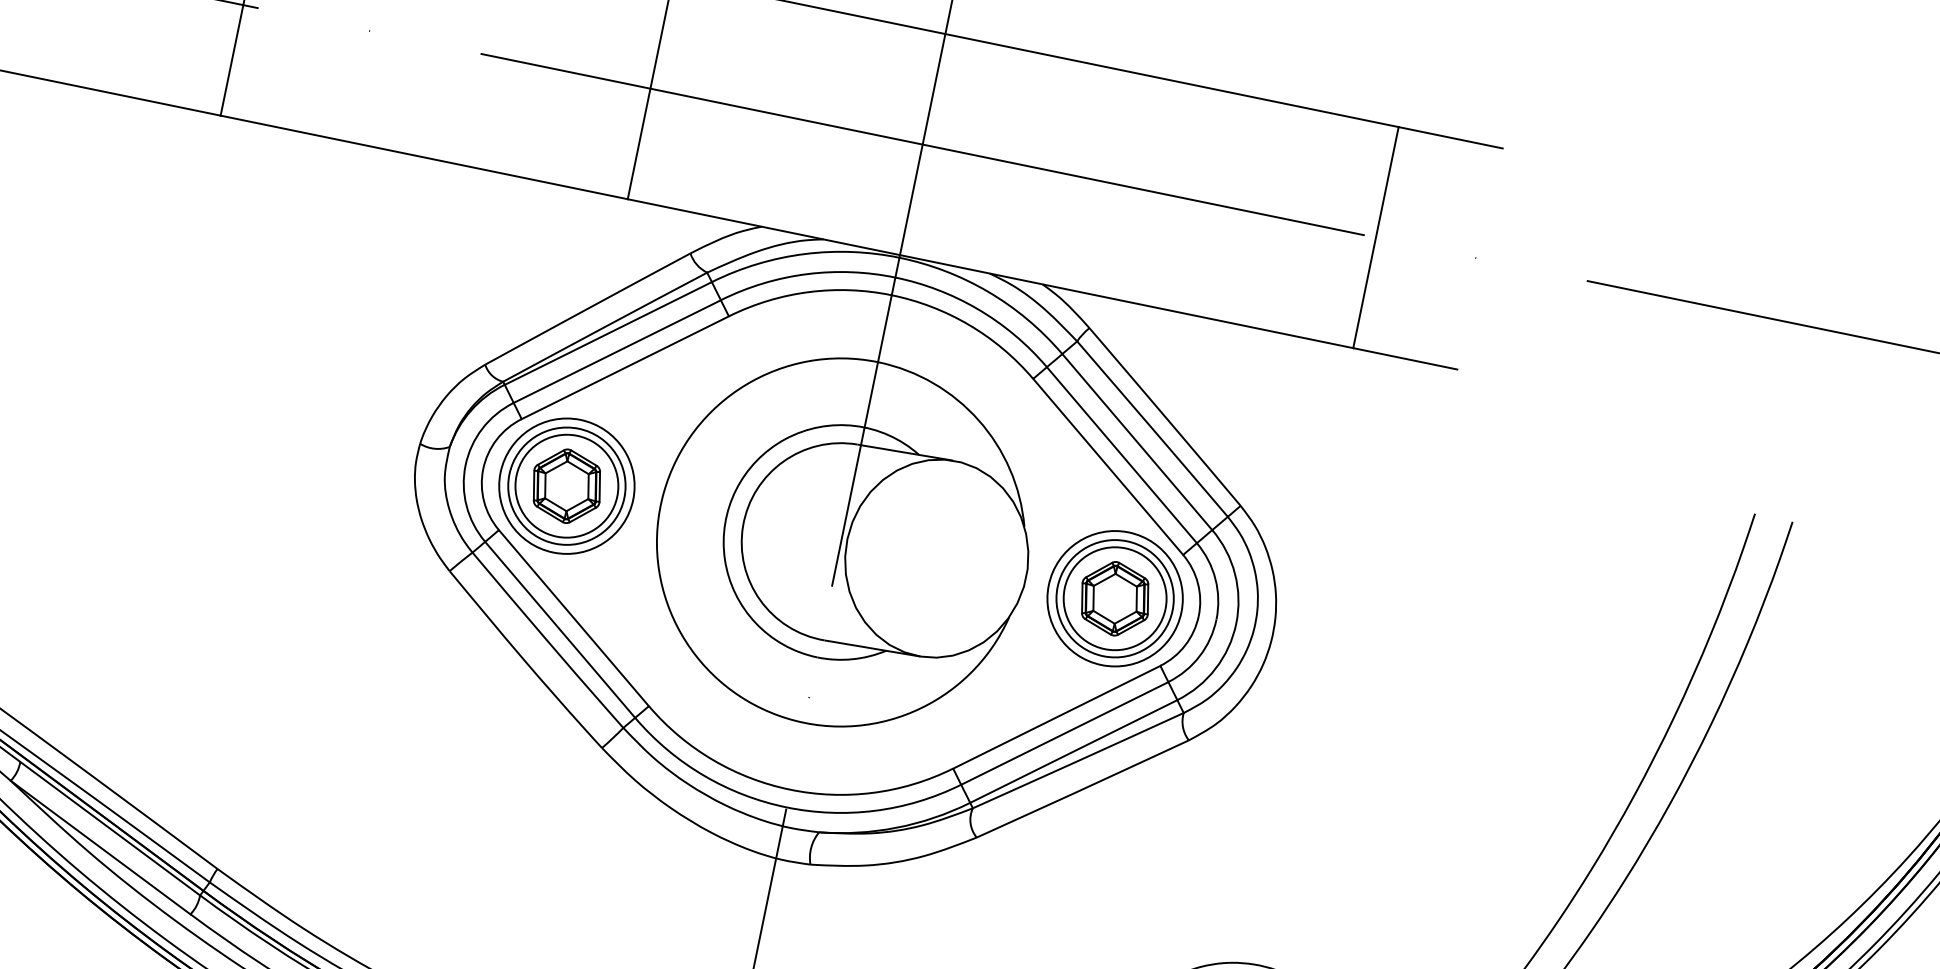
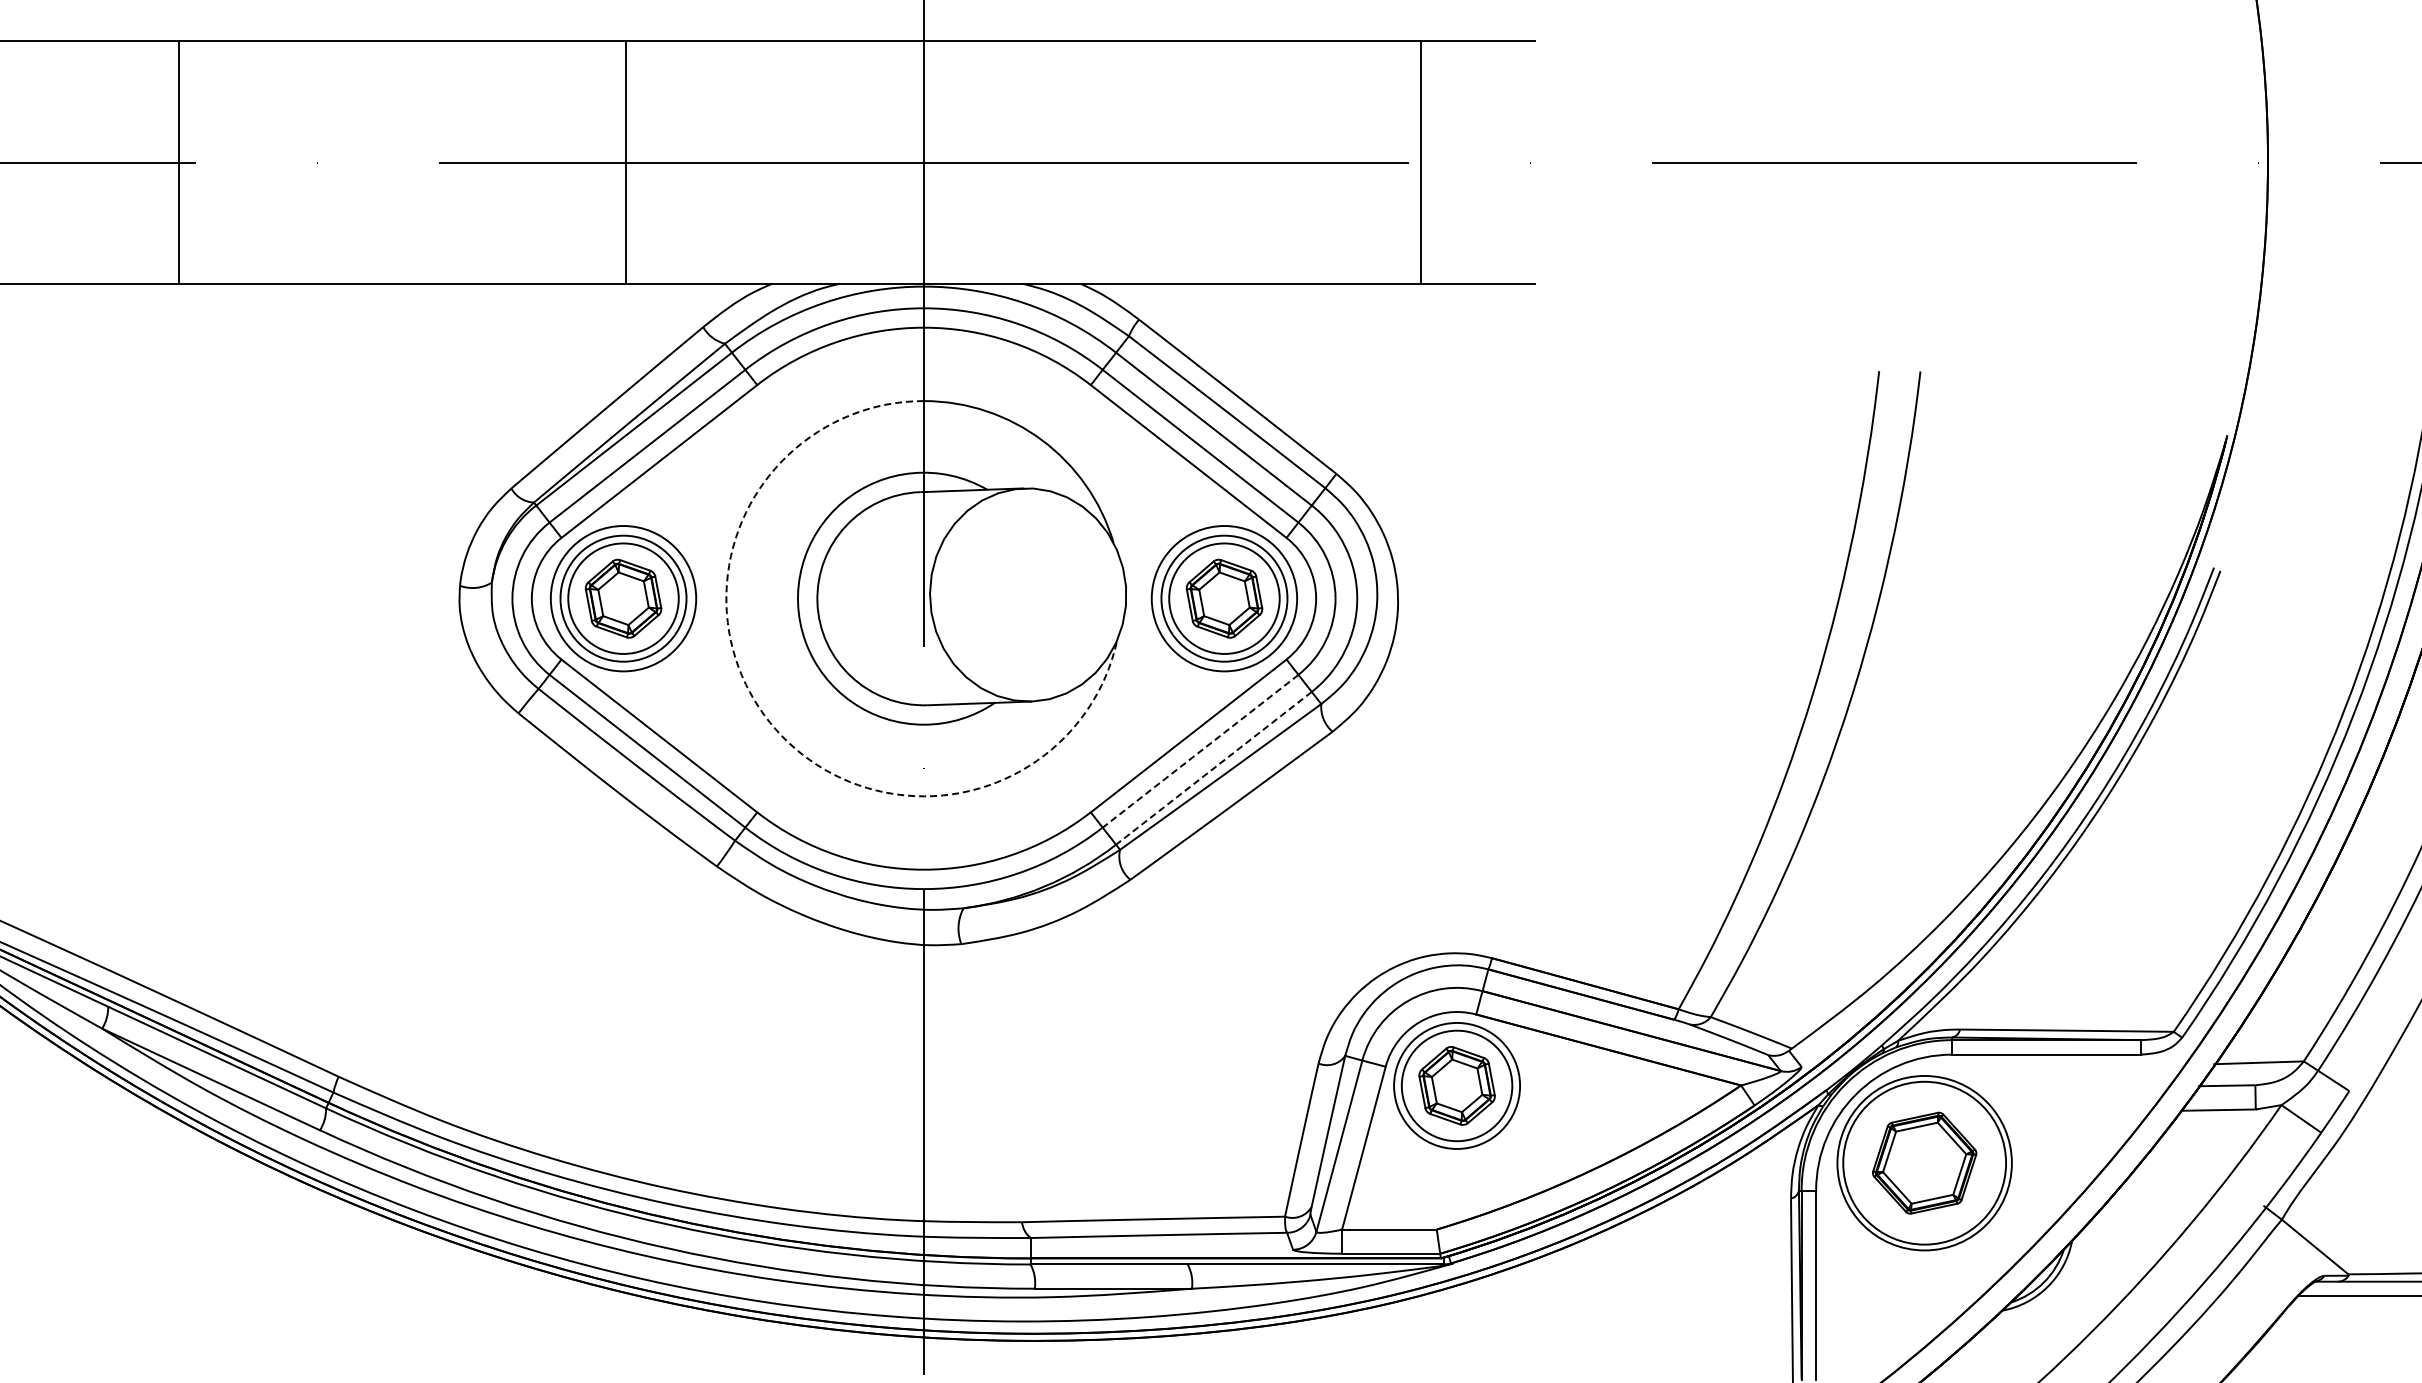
arc: (677, 626) -> (770, 722), solid -> dashed
line: (1064, 733) -> (1200, 751), solid -> dashed
line: (1073, 751) -> (1213, 768), solid -> dashed

